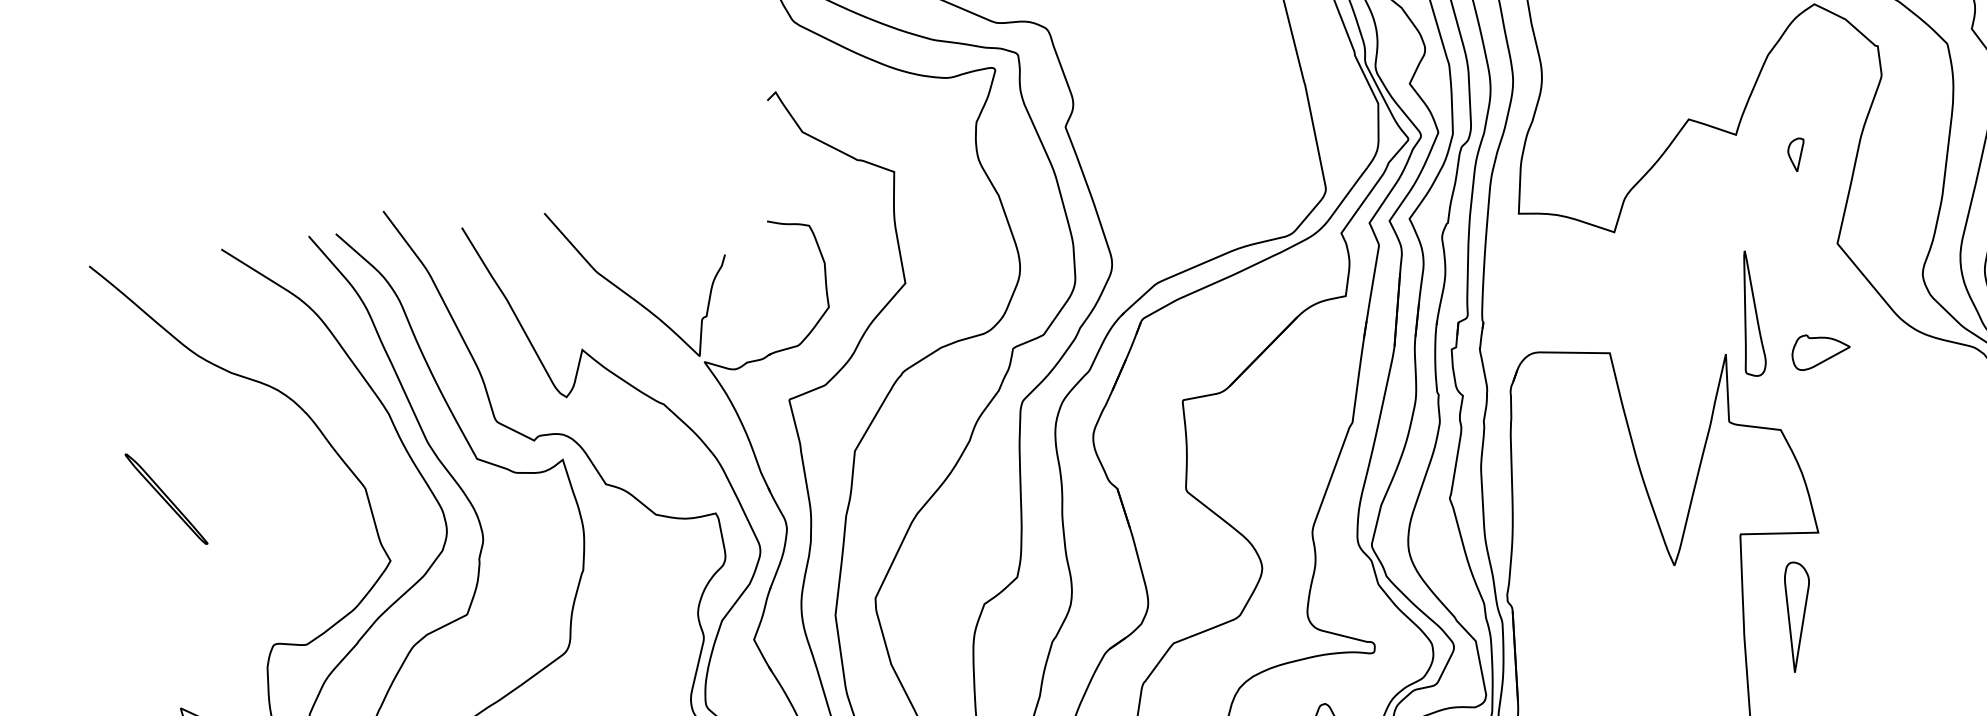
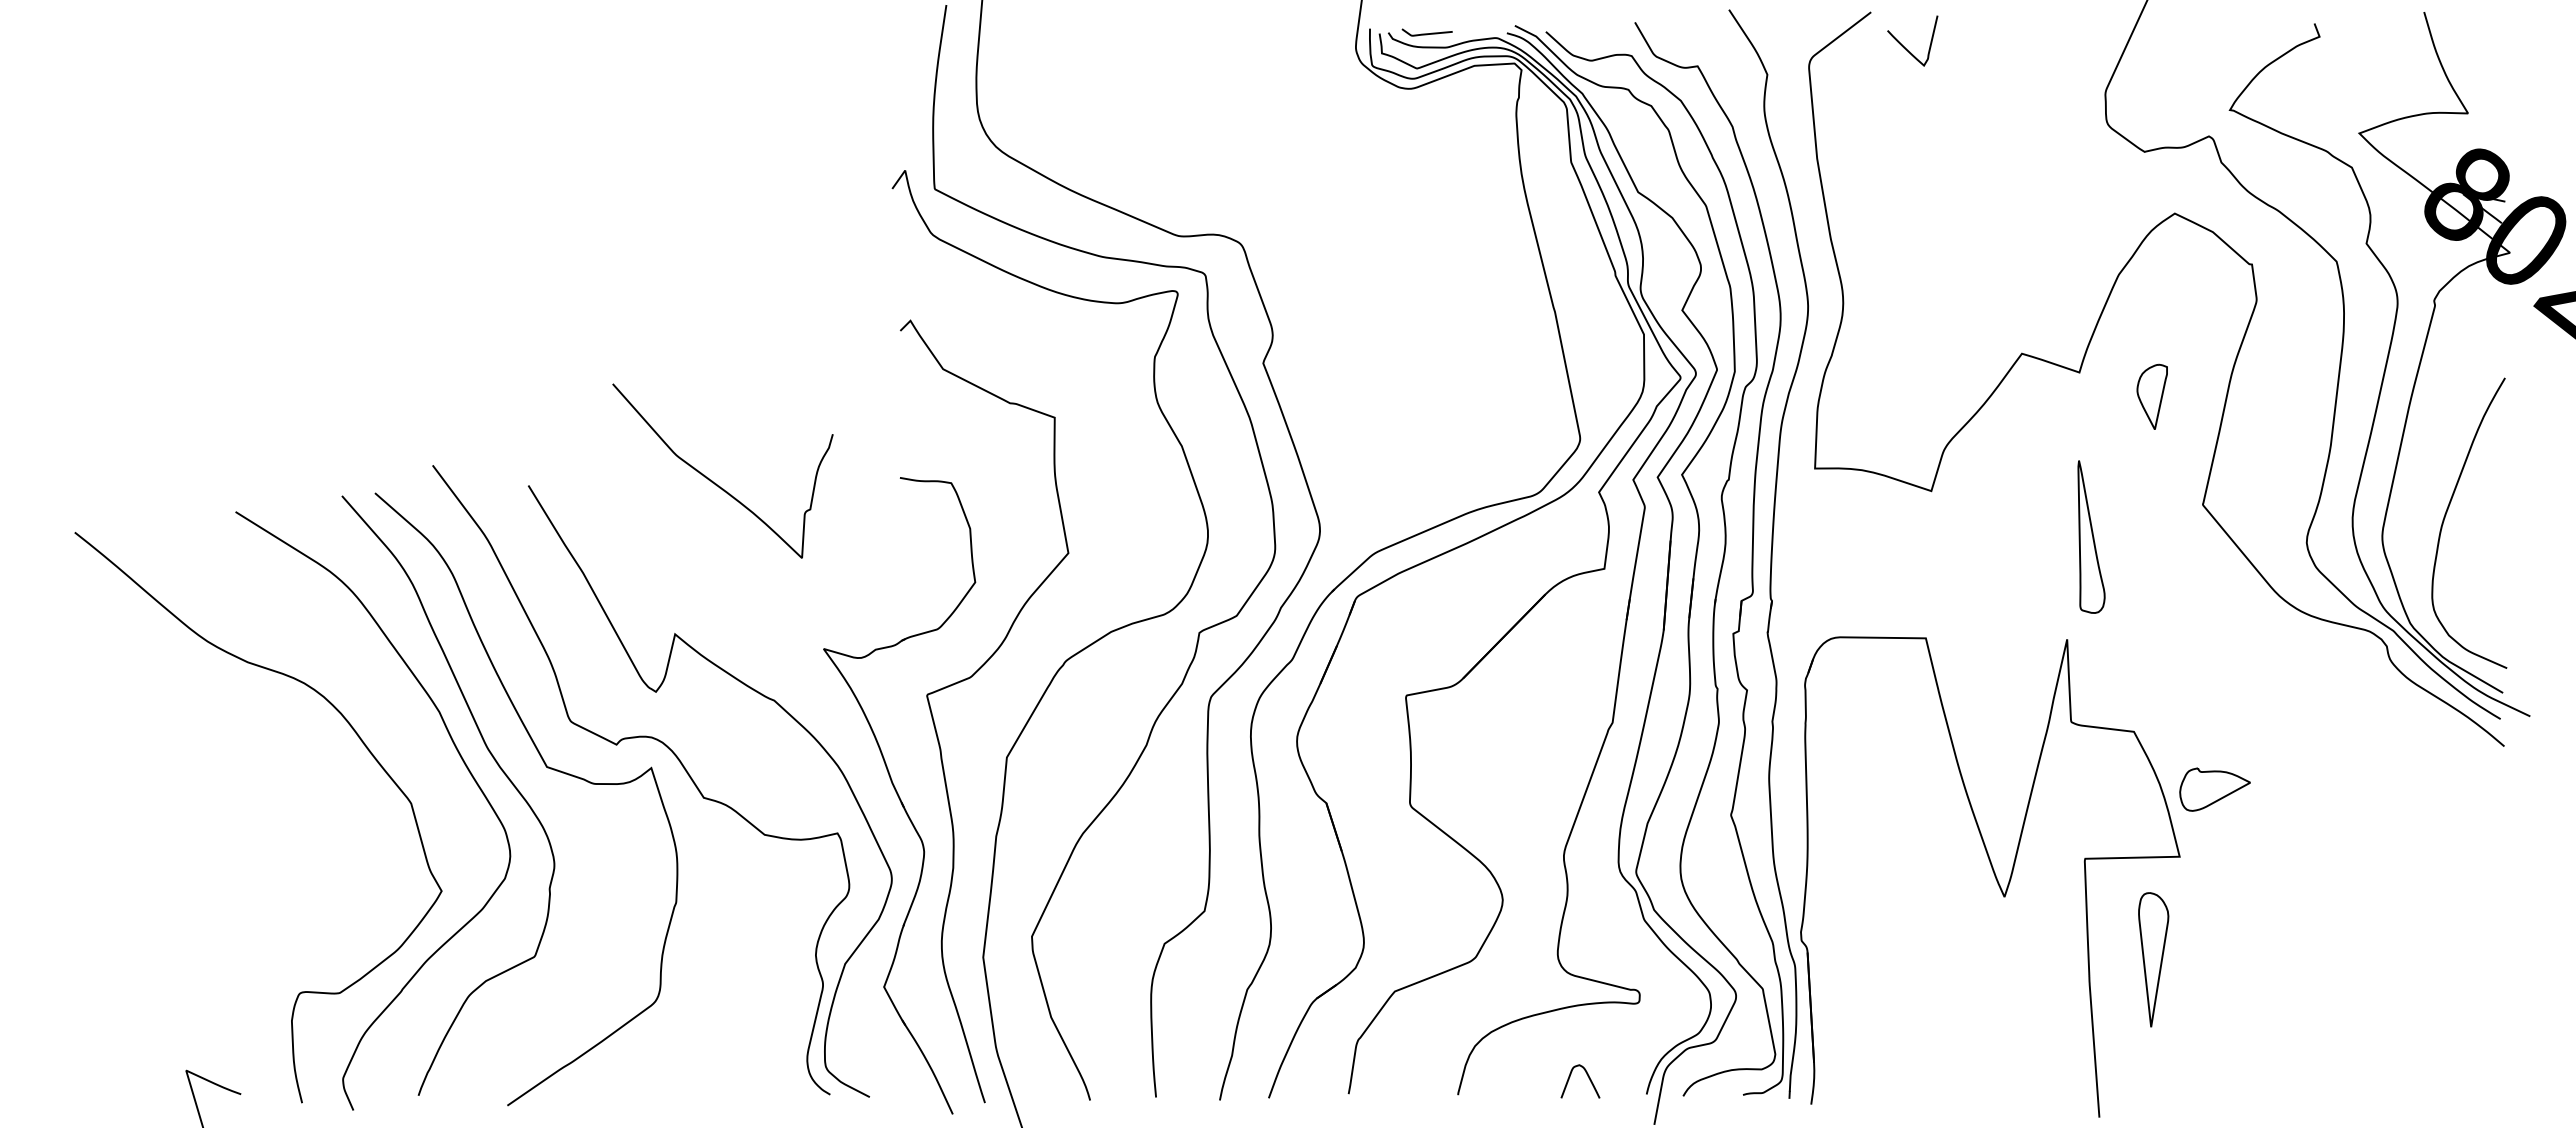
part: (1796, 154) -> (2152, 396), size x1.6
curve: (628, 294) -> (715, 482), moved
part: (1754, 313) -> (2091, 536), moved
part: (1820, 352) -> (2214, 789), moved
part: (166, 498) -> (168, 815), removed

